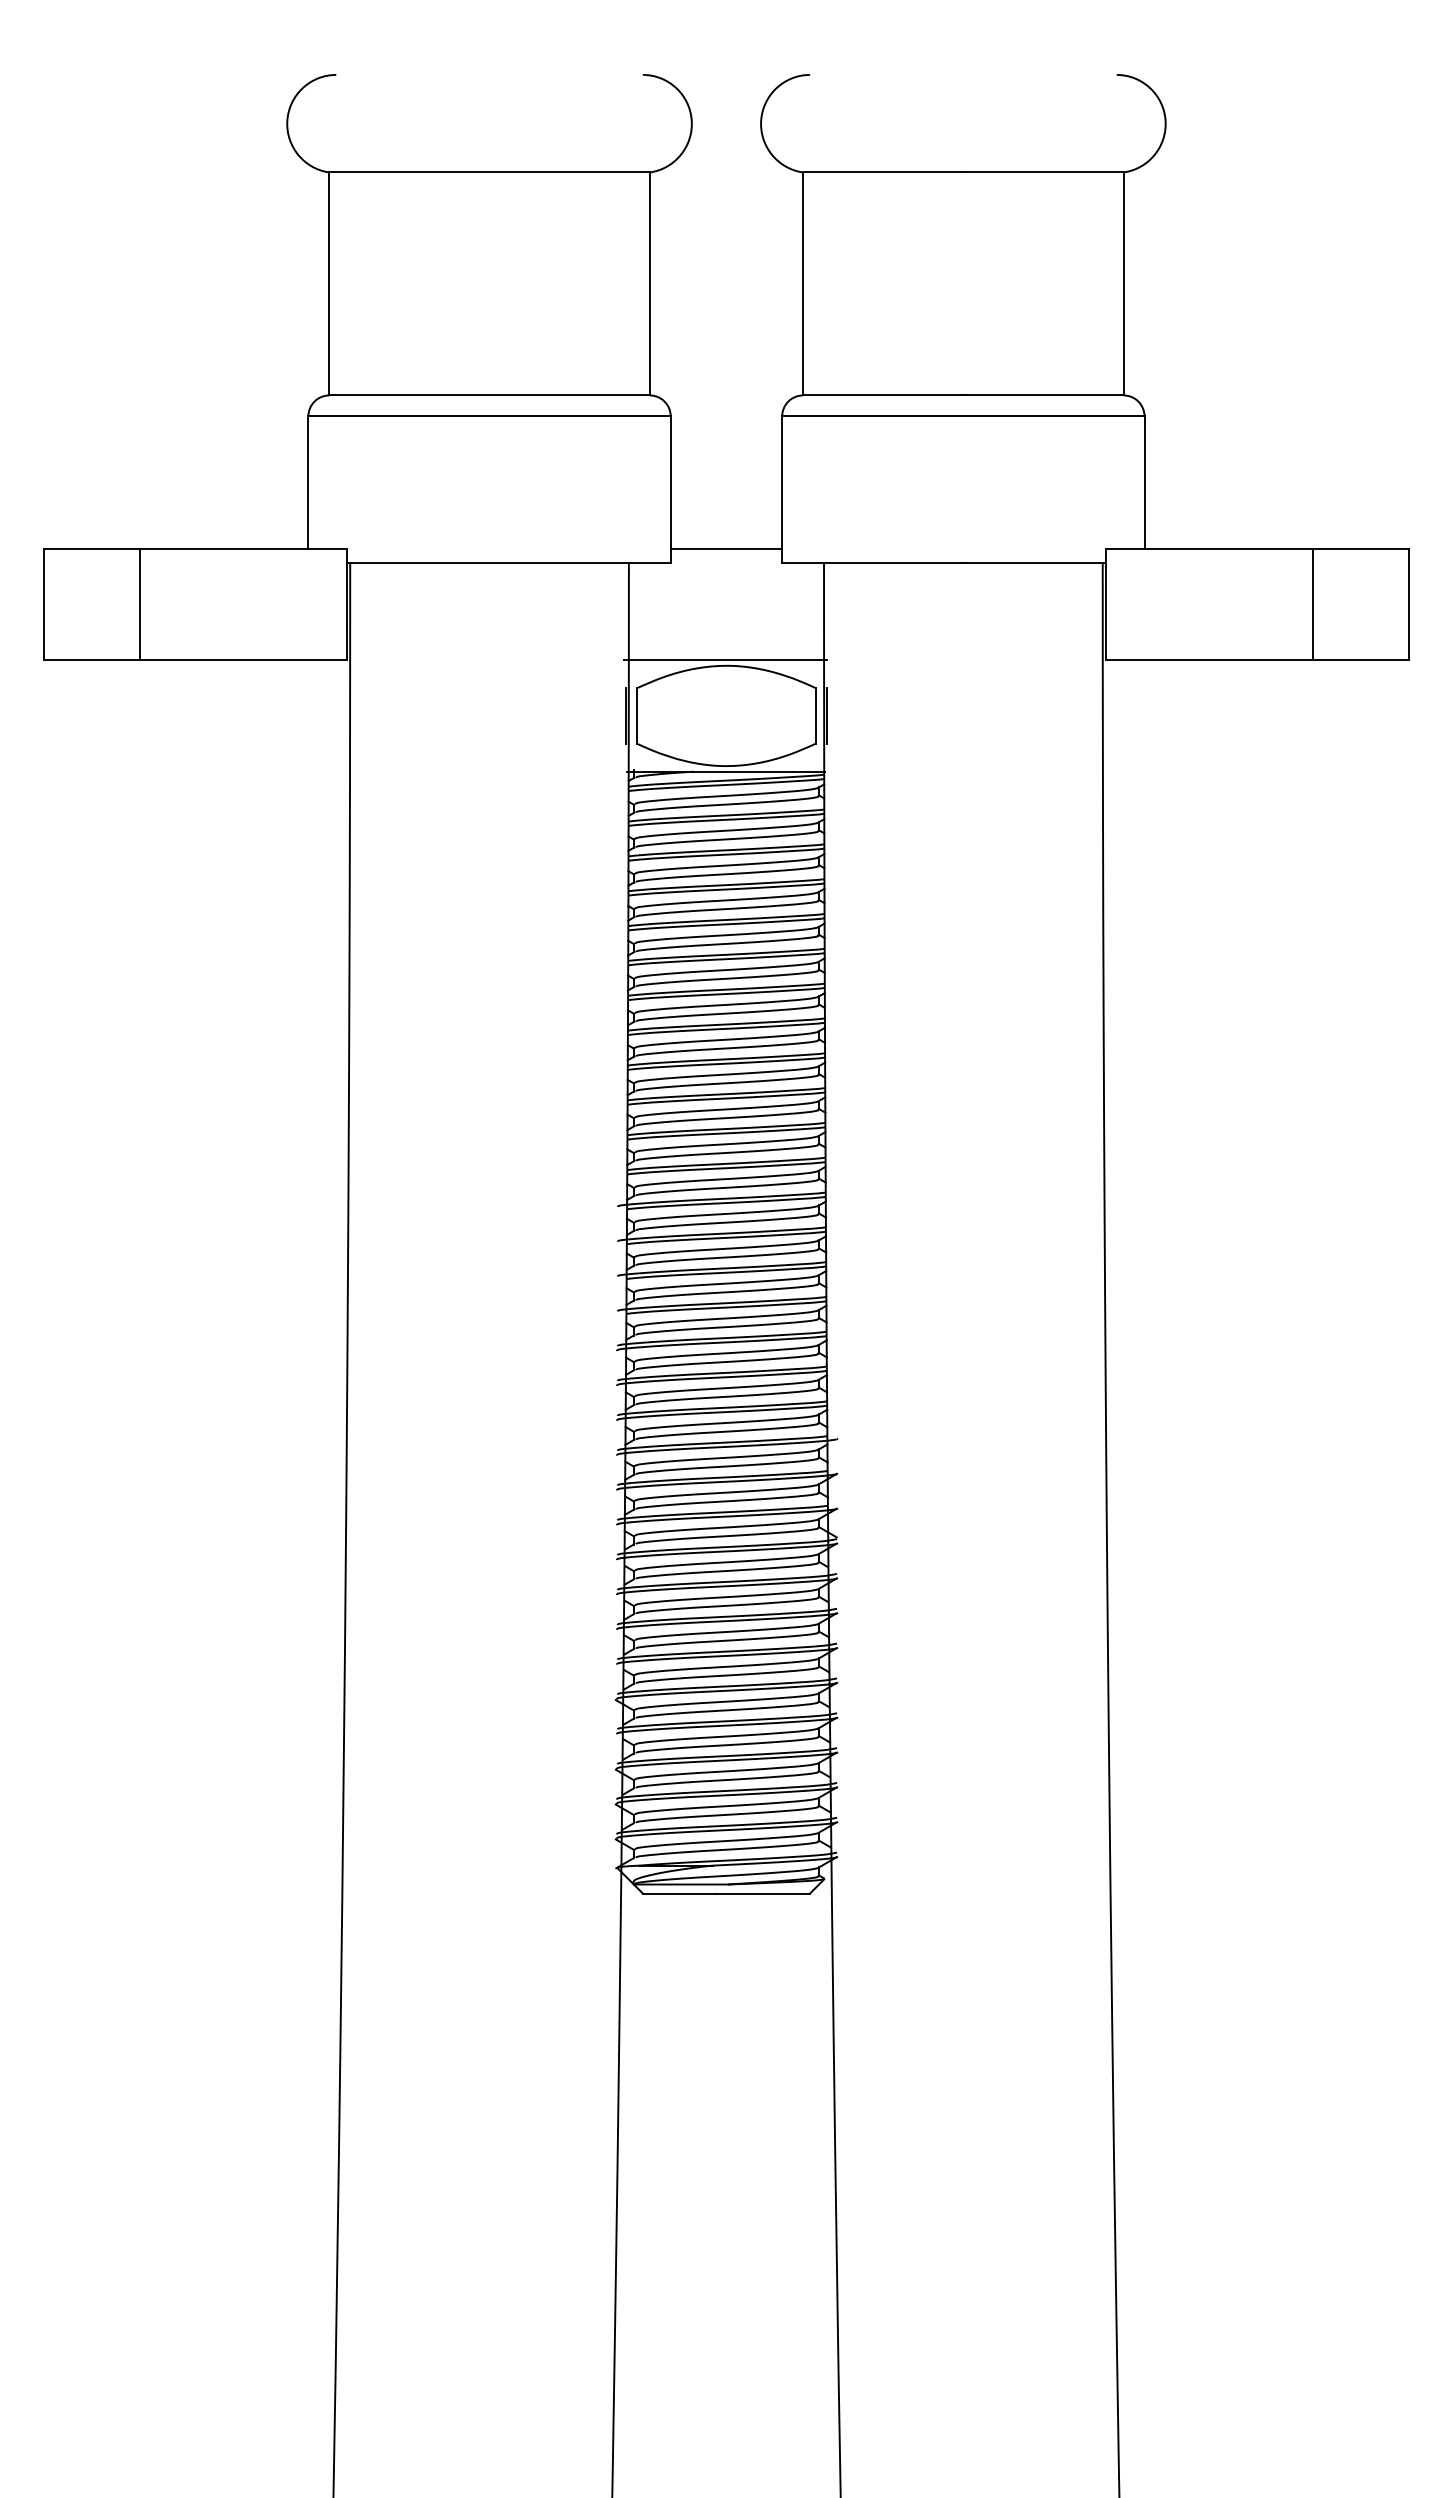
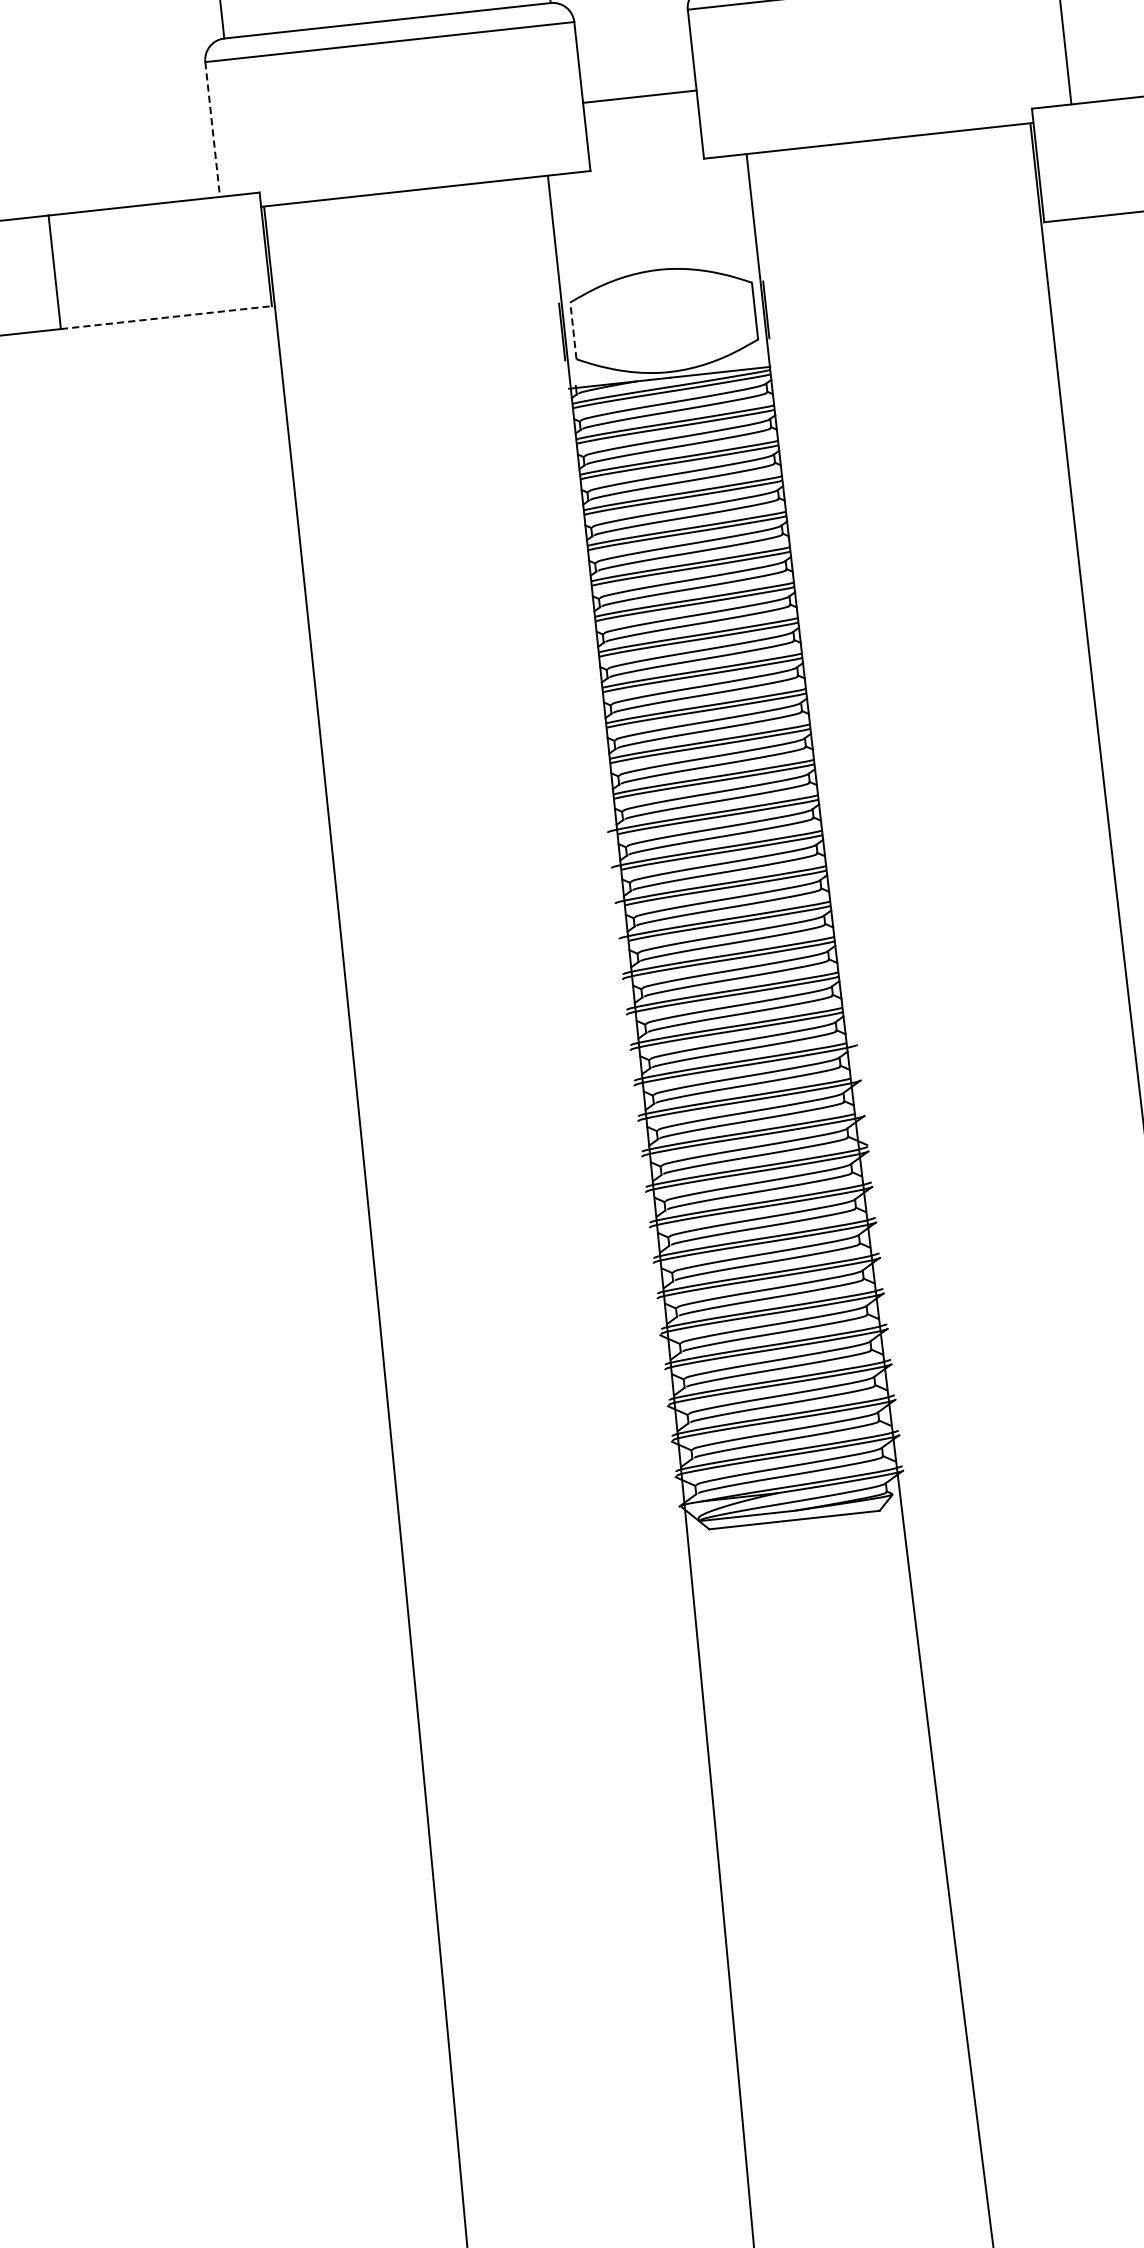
line: (308, 483) -> (212, 130), solid -> dashed
line: (726, 548) -> (639, 96), moved
line: (243, 660) -> (166, 317), solid -> dashed
line: (725, 660) -> (657, 264), removed
line: (637, 715) -> (573, 330), solid -> dashed

